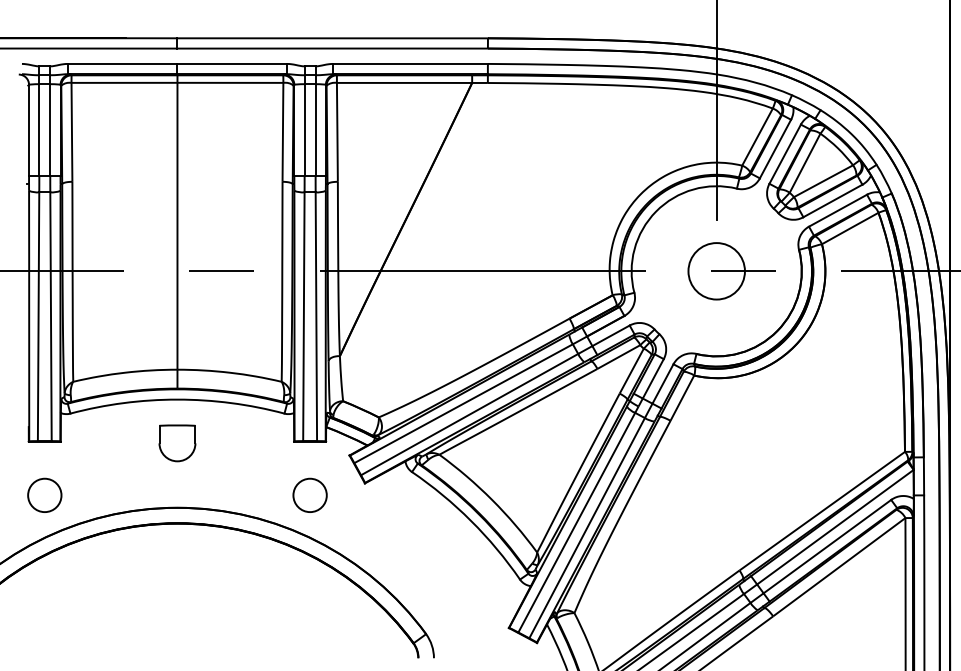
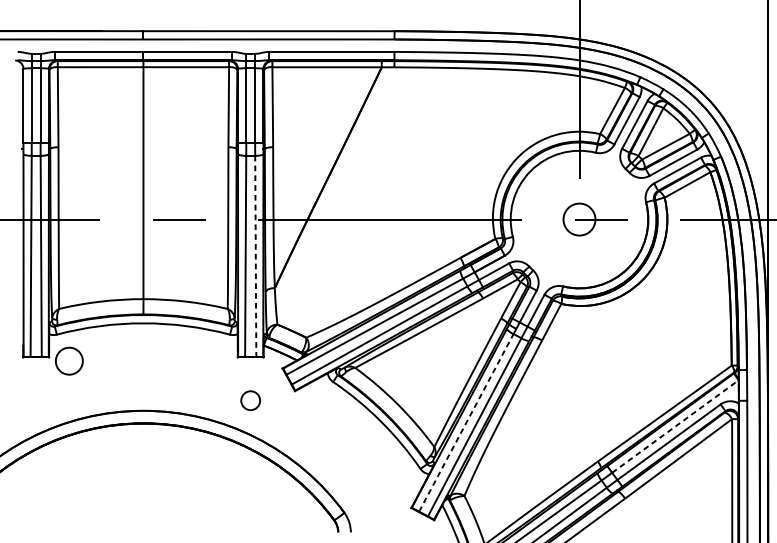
circle: (716, 271) -> (579, 219), size x0.7
line: (316, 317) -> (255, 256), solid -> dashed
part: (177, 443) -> (143, 358), removed
circle: (44, 494) -> (69, 360), moved
circle: (309, 494) -> (250, 400), size x0.7
line: (577, 522) -> (466, 422), solid -> dashed
line: (835, 527) -> (675, 426), solid -> dashed

